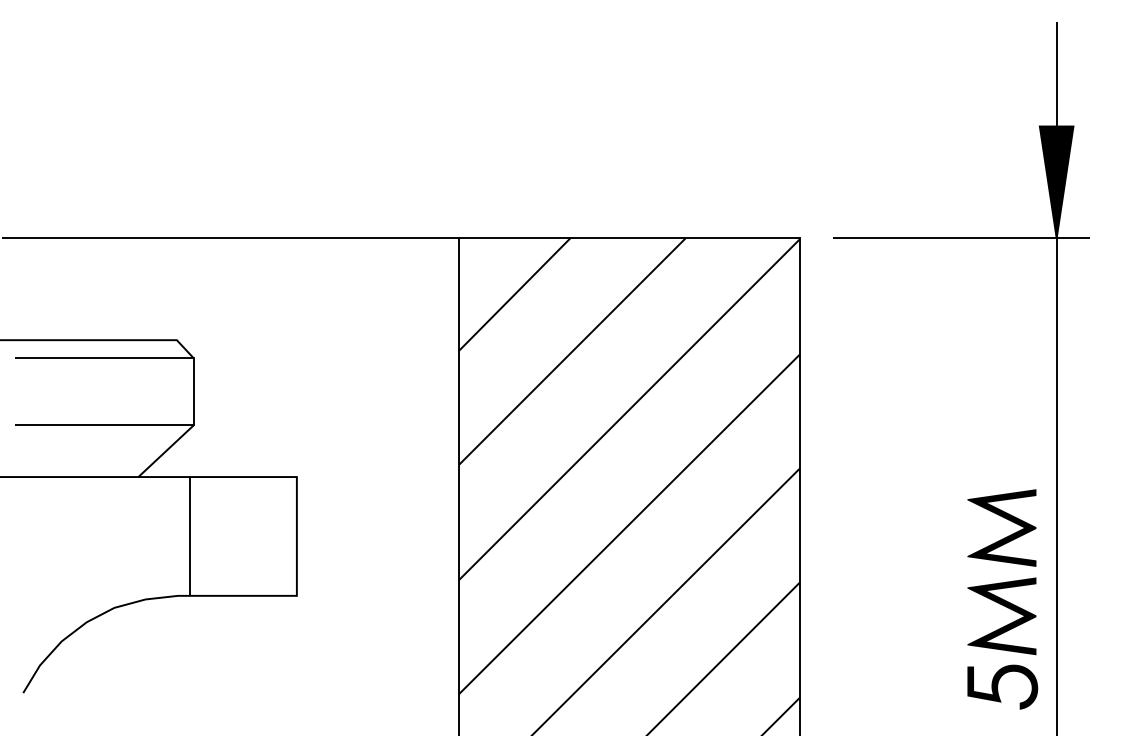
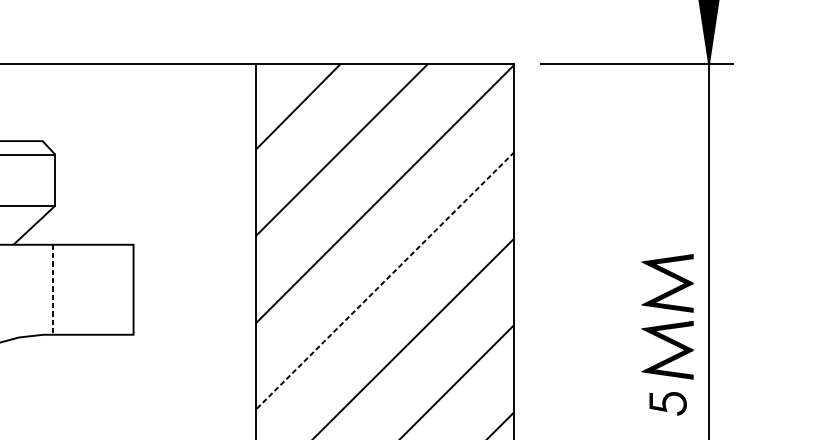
line: (629, 524) -> (385, 280), solid -> dashed
line: (190, 536) -> (52, 289), solid -> dashed
part: (1002, 686) -> (667, 403), size x0.7

